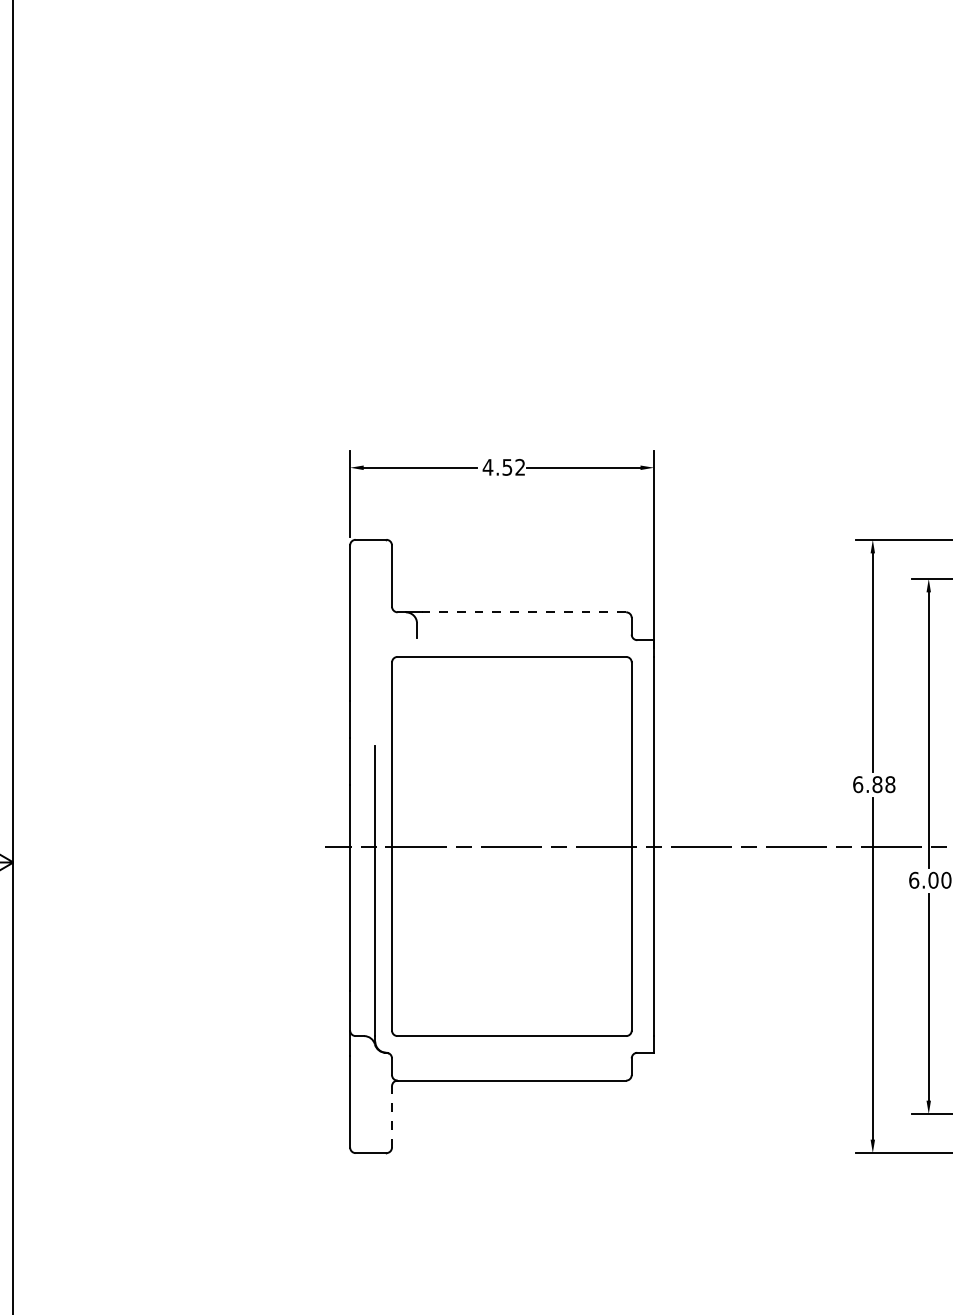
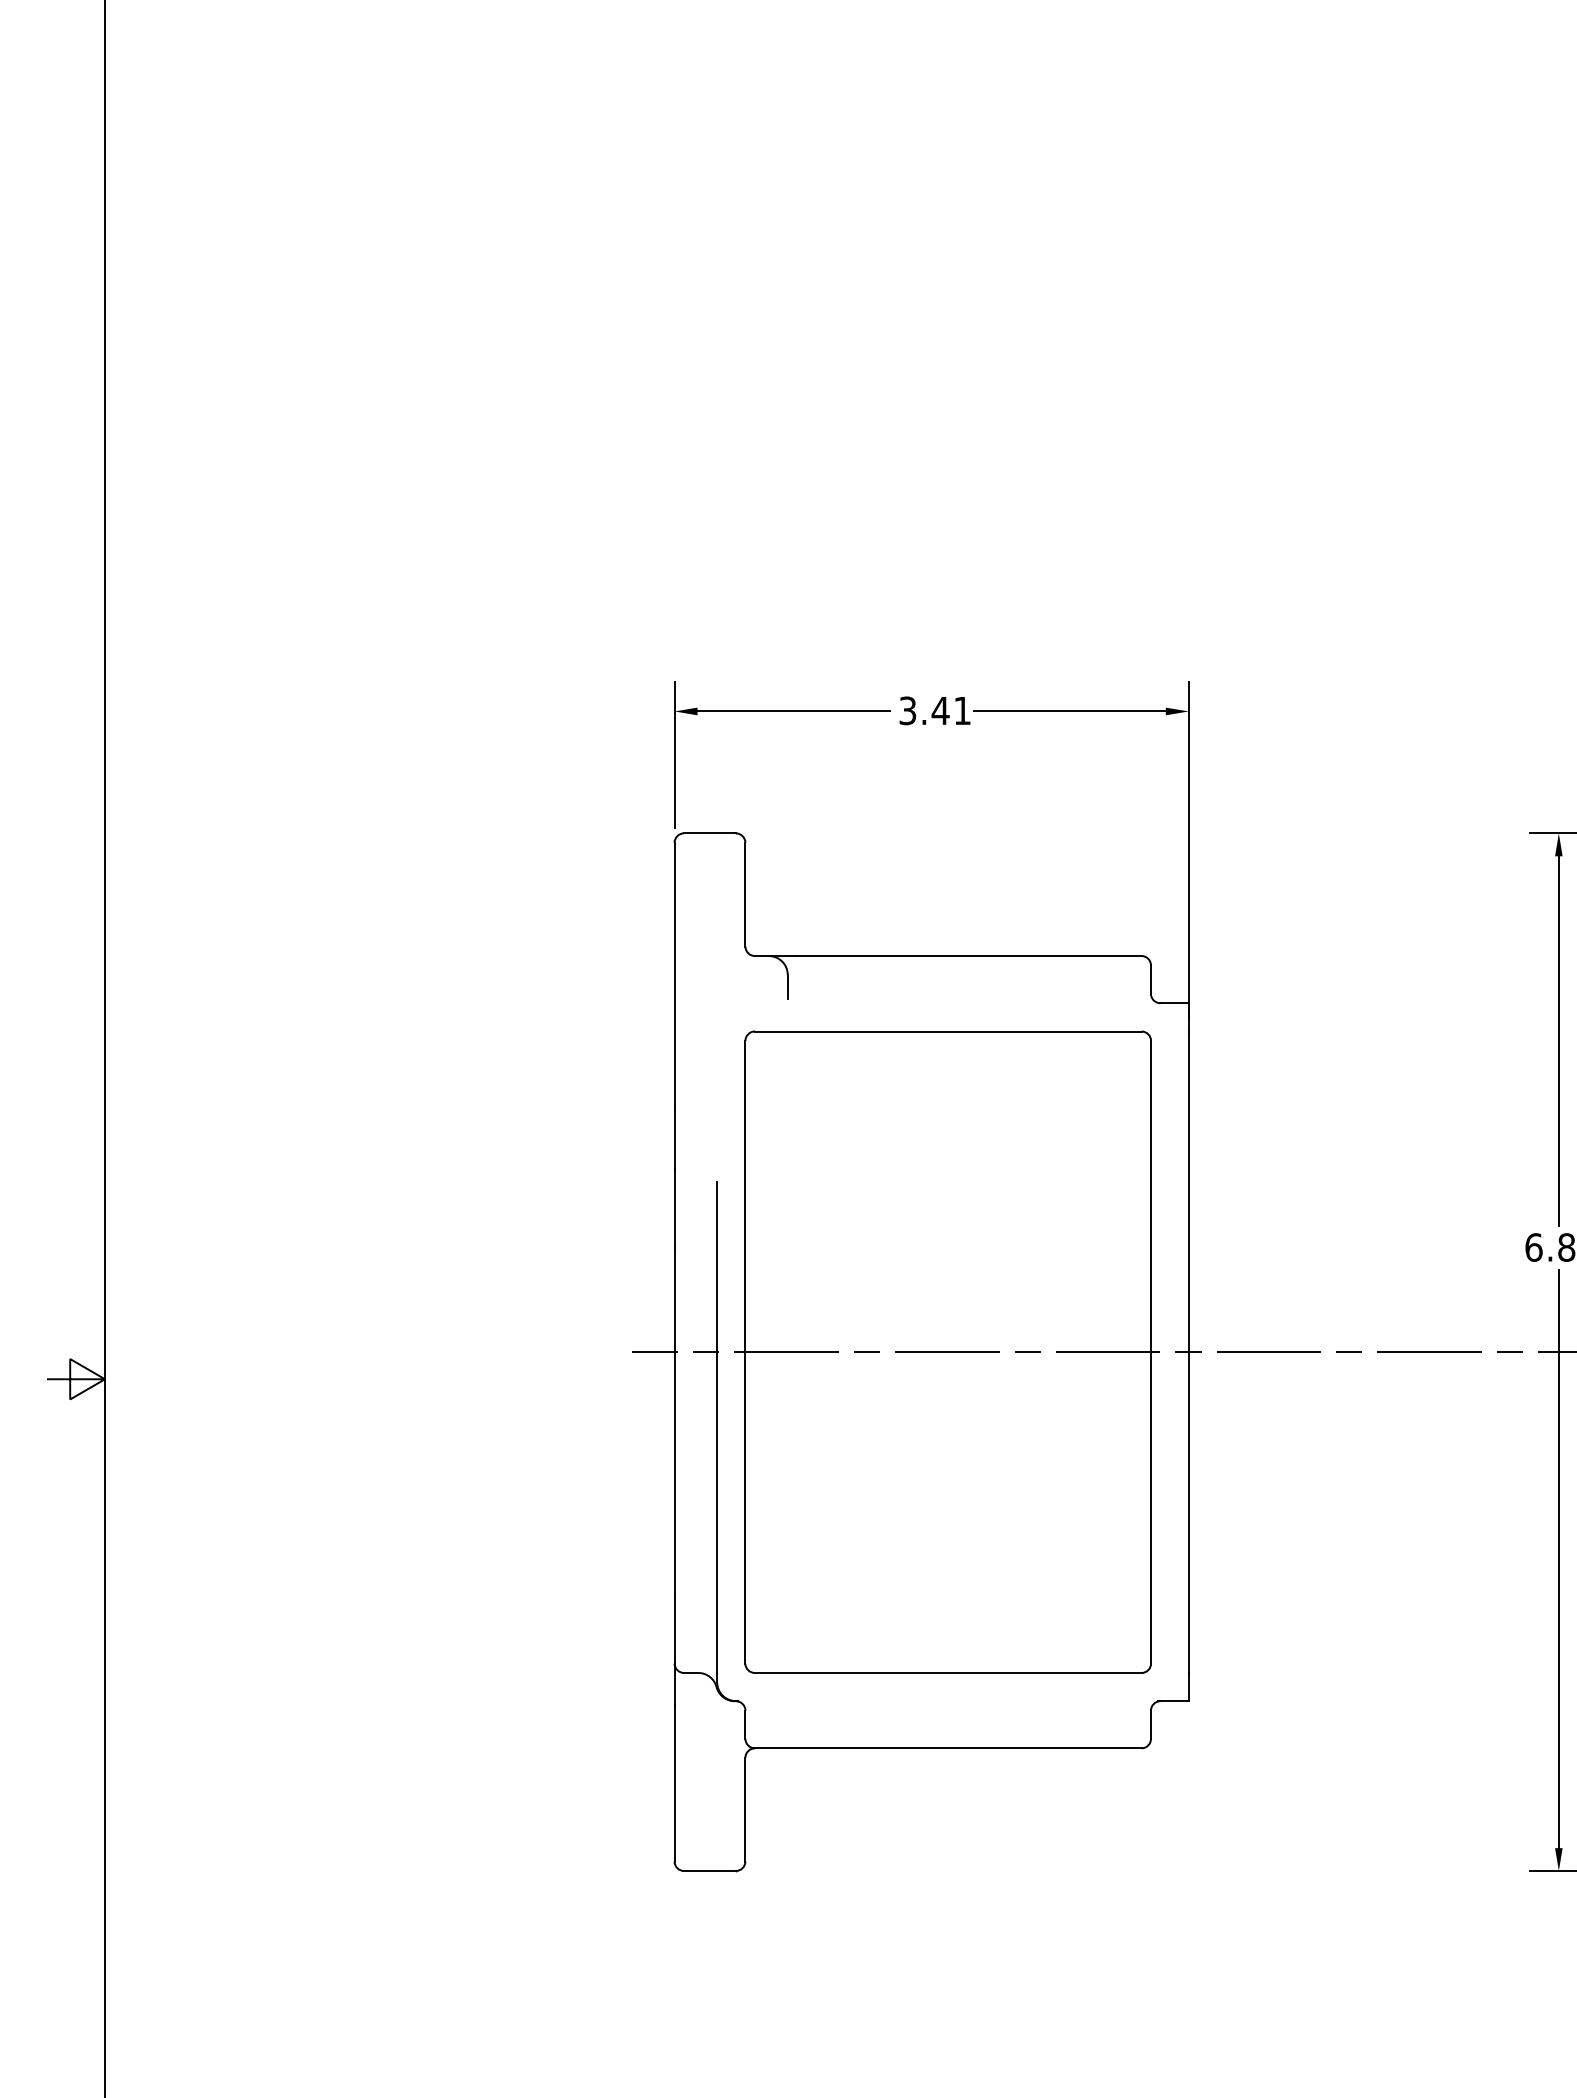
text: (503, 466) -> (934, 709), 4.52 -> 3.41
line: (523, 612) -> (967, 956), dashed -> solid
line: (391, 1116) -> (744, 1808), dashed -> solid

